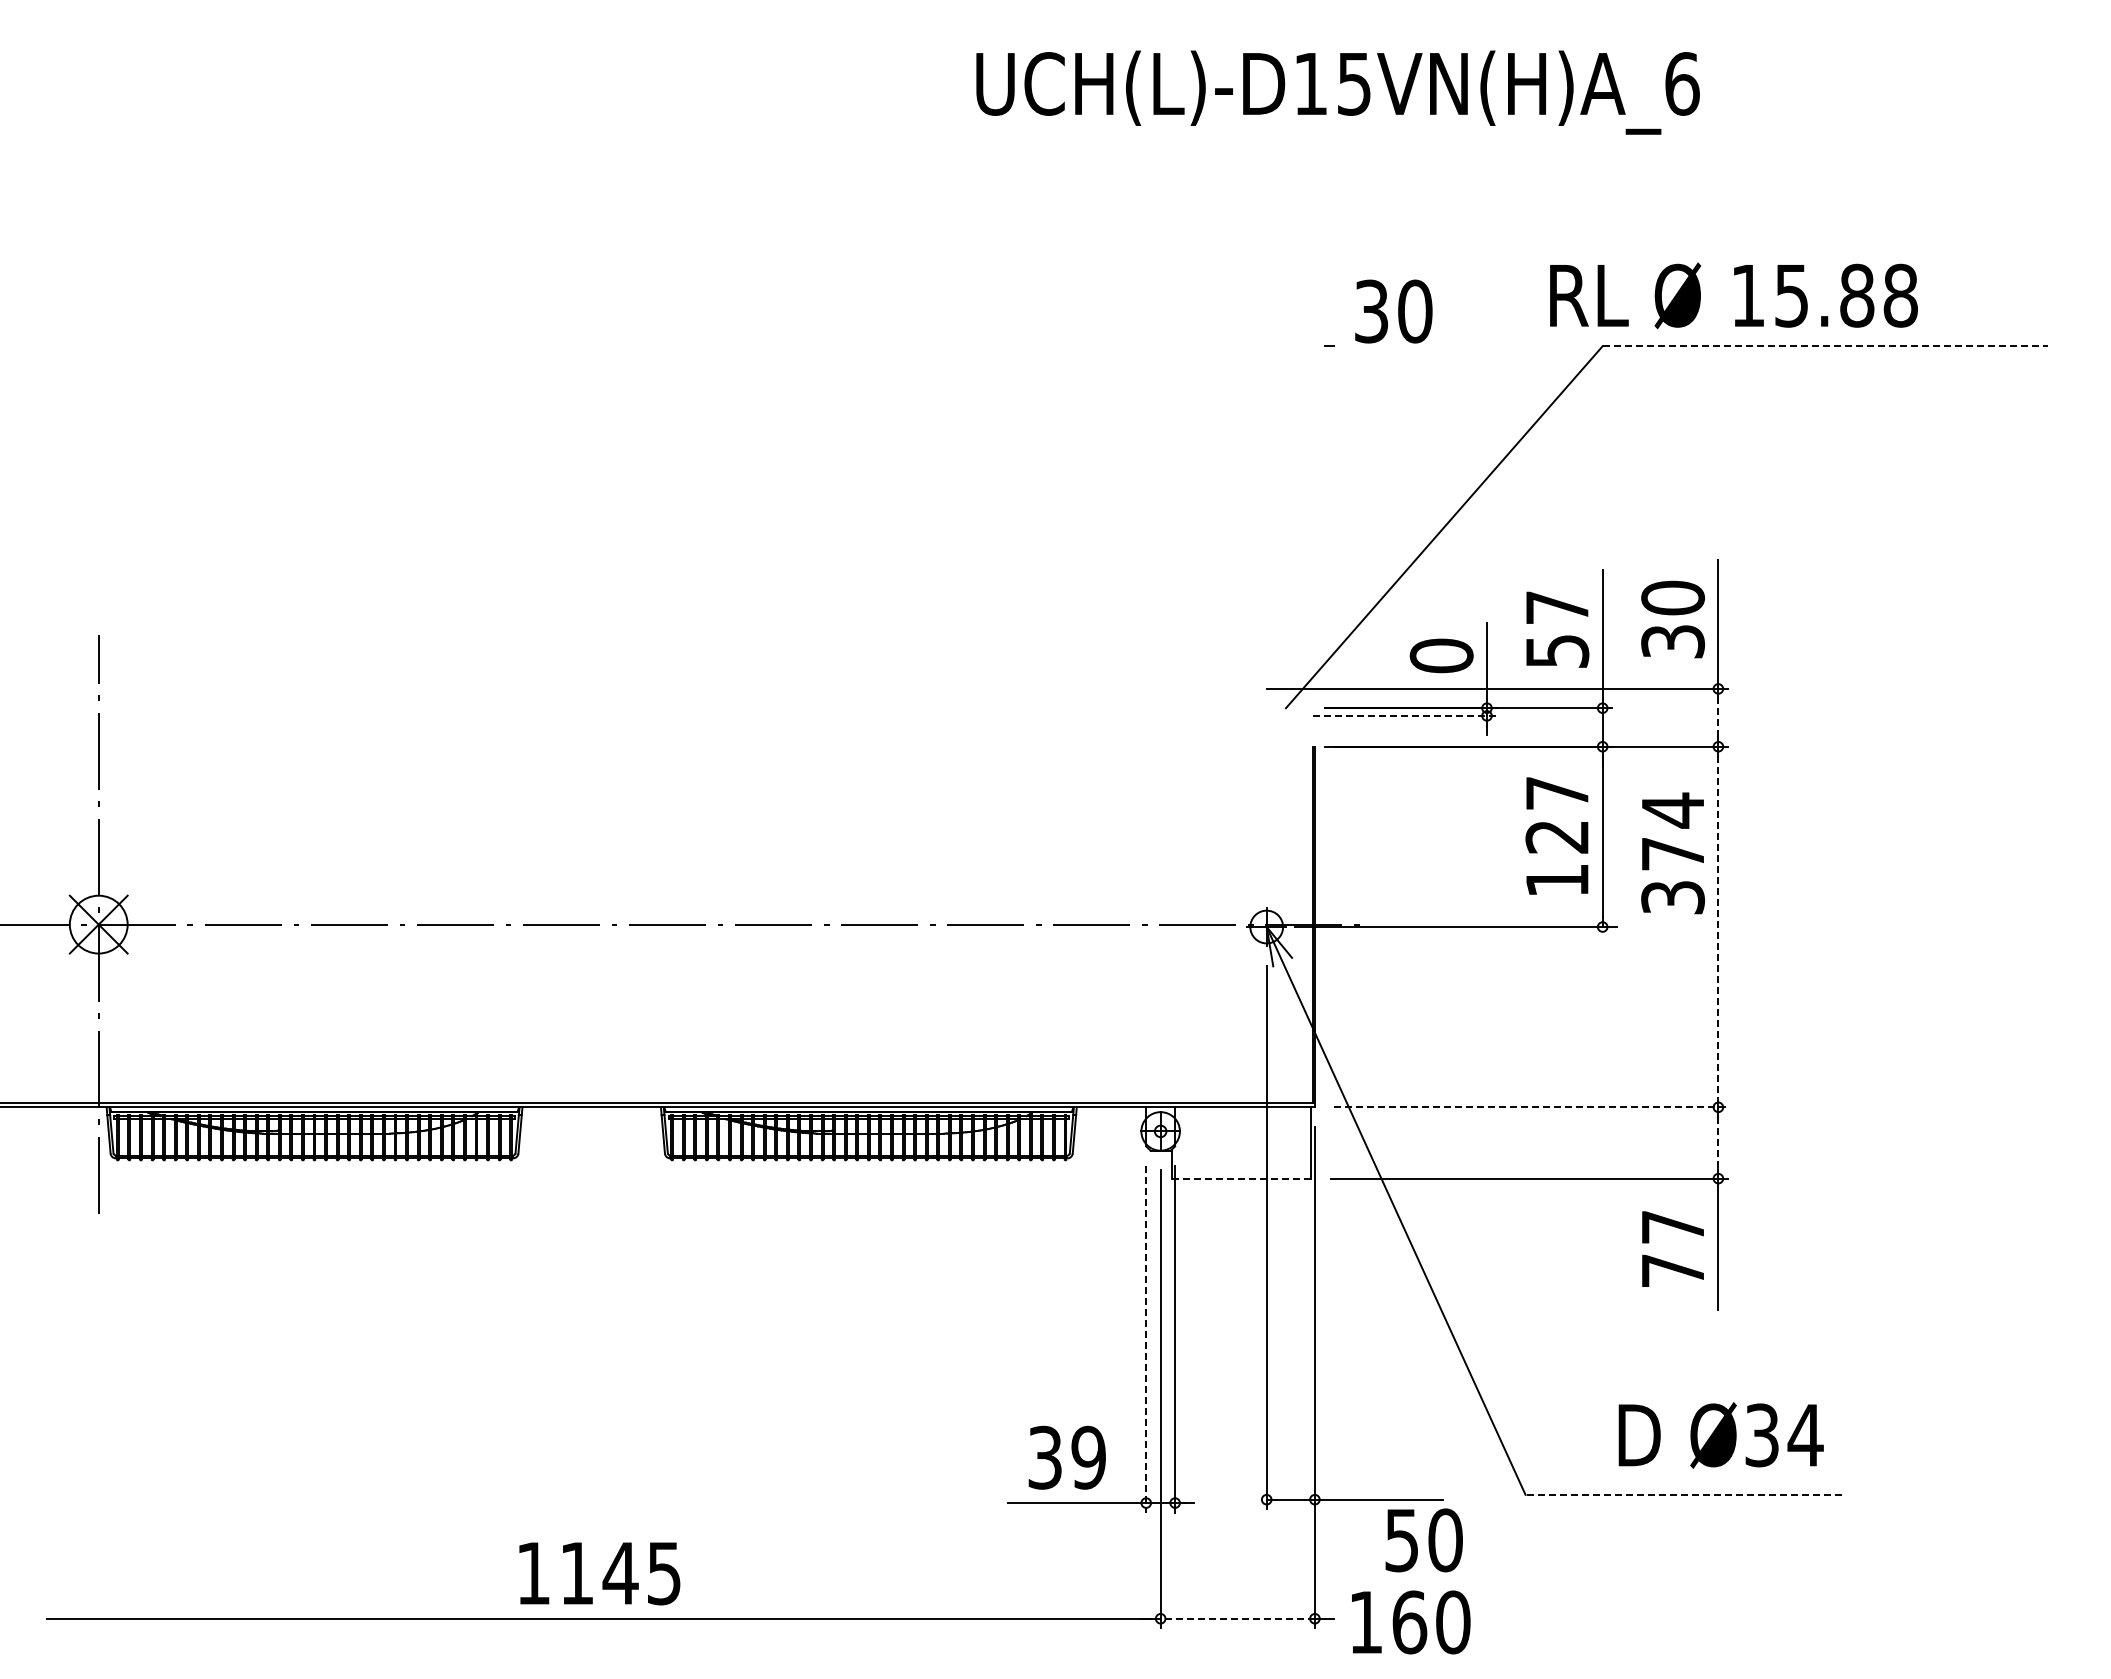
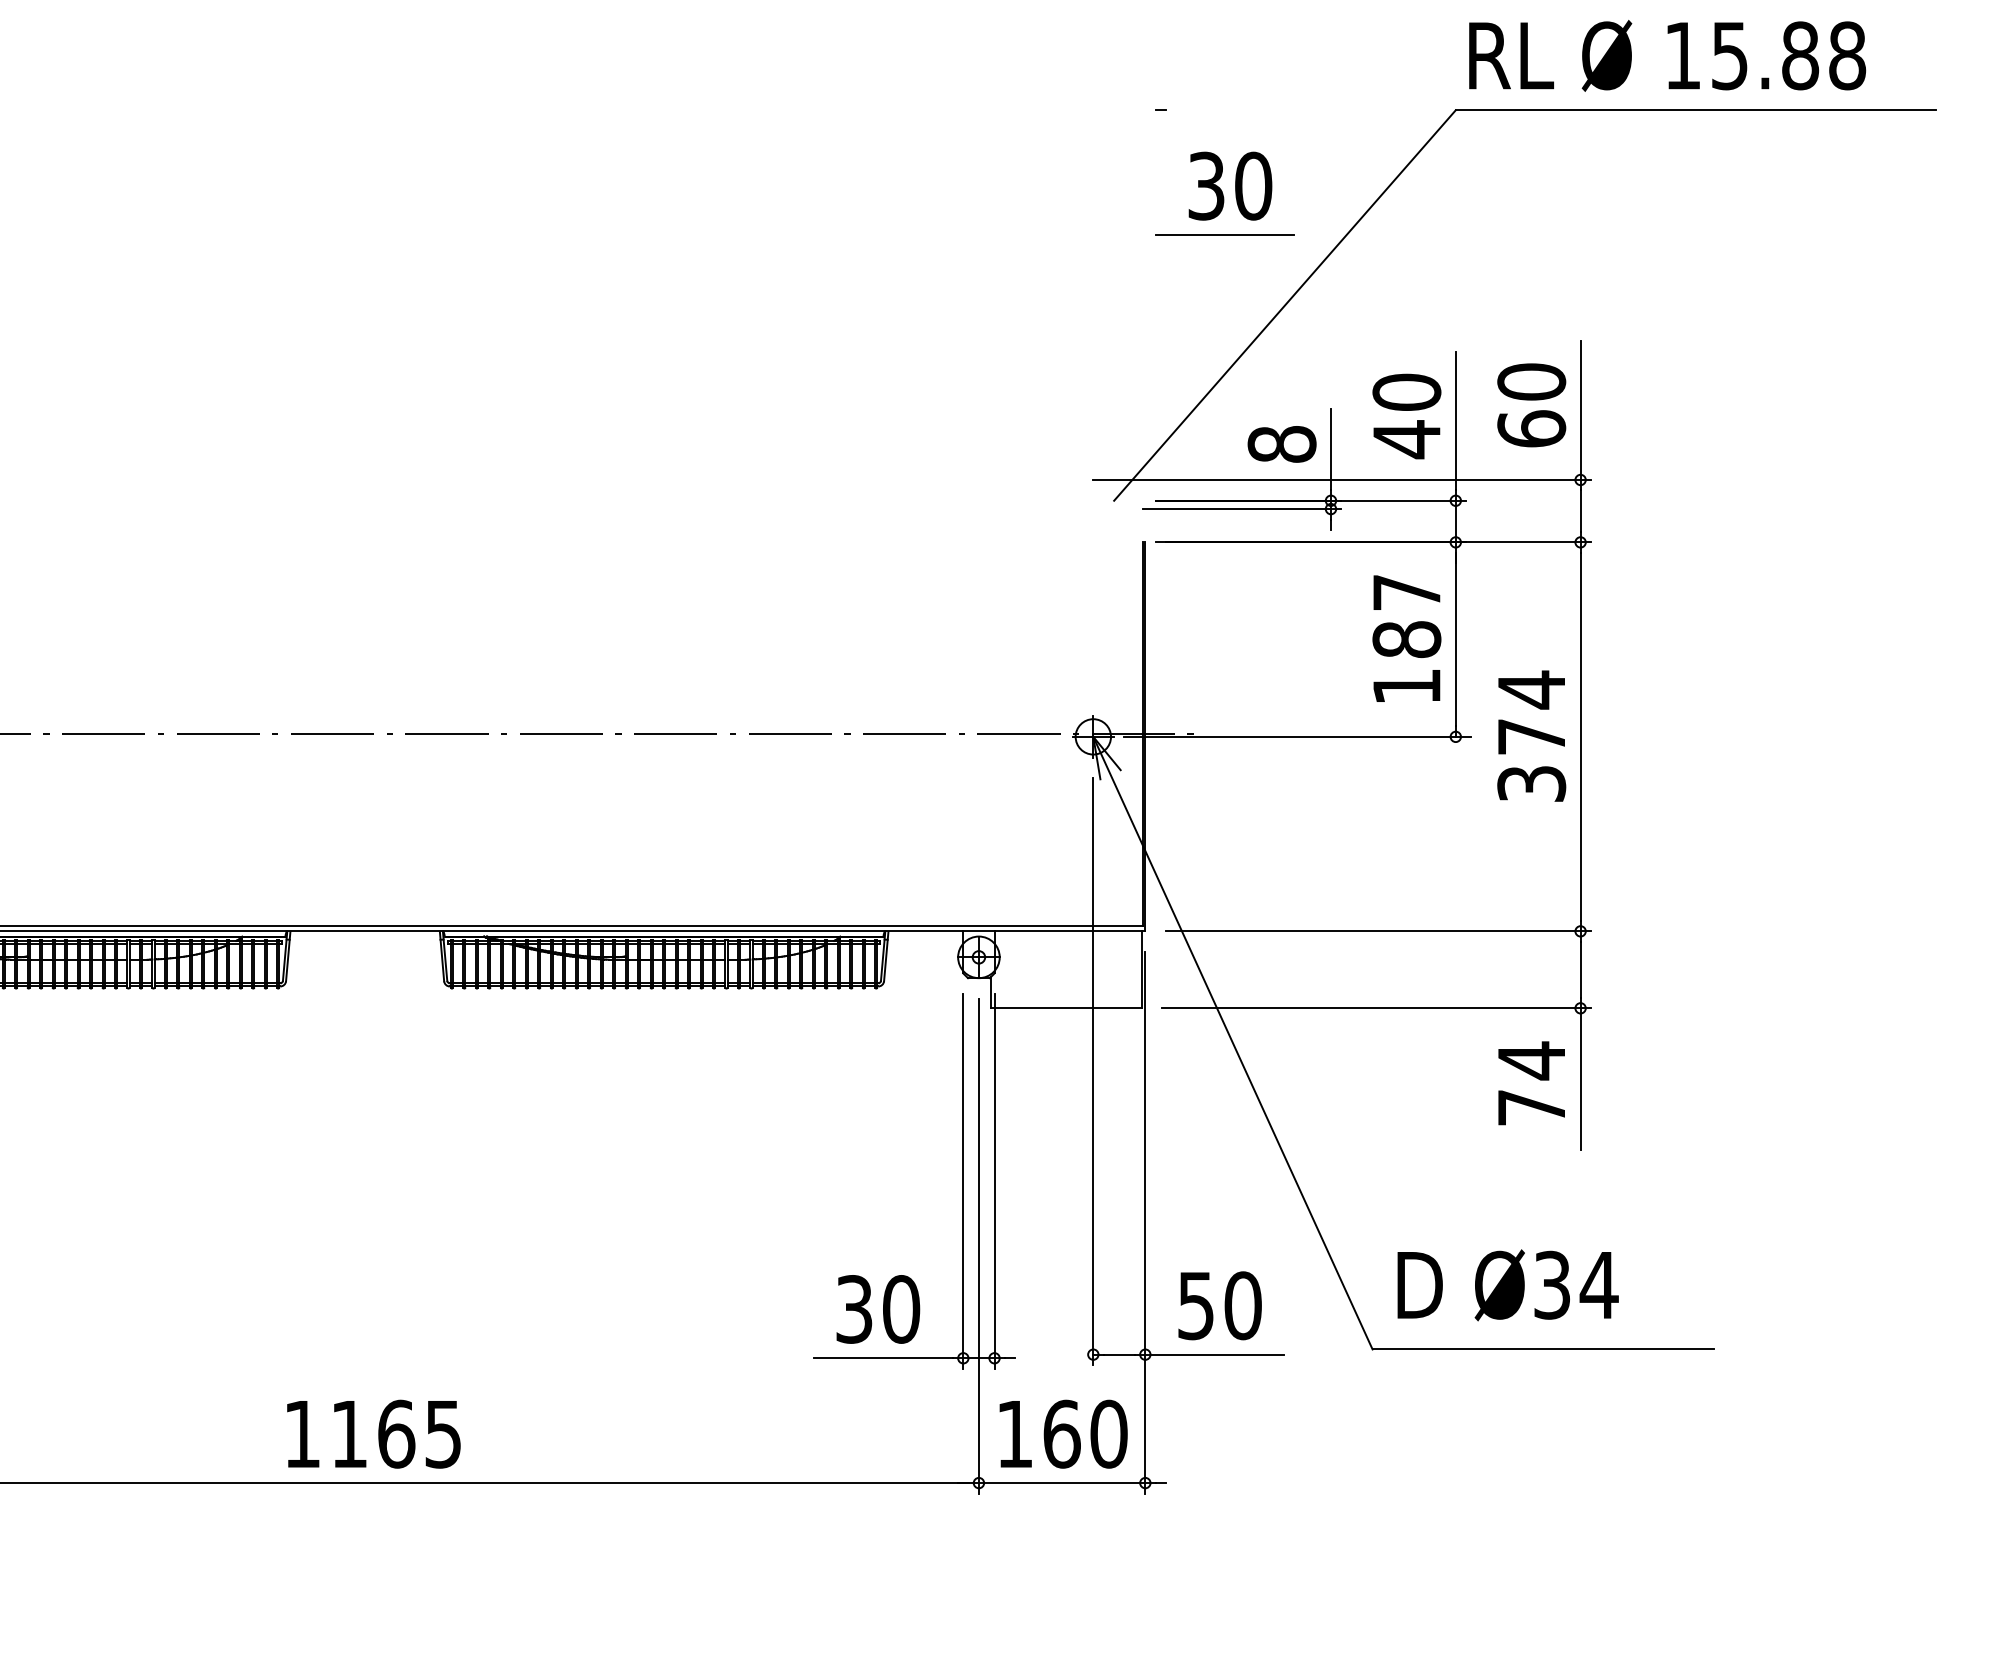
text: (1733, 295) -> (1667, 55), moved
text: (1393, 311) -> (1230, 186), moved
line: (1825, 346) -> (1696, 110), dashed -> solid
line: (1388, 461) -> (1224, 234), added
text: (1557, 629) -> (1407, 415), 57 -> 40
text: (1673, 641) -> (1532, 428), 30 -> 60
text: (1441, 655) -> (1281, 443), 0 -> 8
line: (1404, 715) -> (1241, 508), dashed -> solid
line: (1718, 717) -> (1580, 510), dashed -> solid
text: (1557, 836) -> (1407, 639), 127 -> 187
text: (1672, 853) -> (1531, 736), moved
line: (1718, 927) -> (1580, 737), dashed -> solid
line: (1531, 1107) -> (1378, 931), dashed -> solid
line: (1718, 1143) -> (1580, 970), dashed -> solid
line: (1241, 1178) -> (1066, 1008), dashed -> solid
text: (1672, 1227) -> (1531, 1061), 77 -> 74
line: (1146, 1339) -> (963, 1181), dashed -> solid
text: (1720, 1435) -> (1507, 1285), moved
text: (1088, 1457) -> (901, 1309), 39 -> 30
line: (1683, 1494) -> (1542, 1349), dashed -> solid
text: (1423, 1540) -> (1219, 1305), moved
text: (620, 1573) -> (396, 1434), 1145 -> 1165
line: (1237, 1618) -> (1061, 1482), dashed -> solid
text: (1411, 1622) -> (1063, 1434), moved

